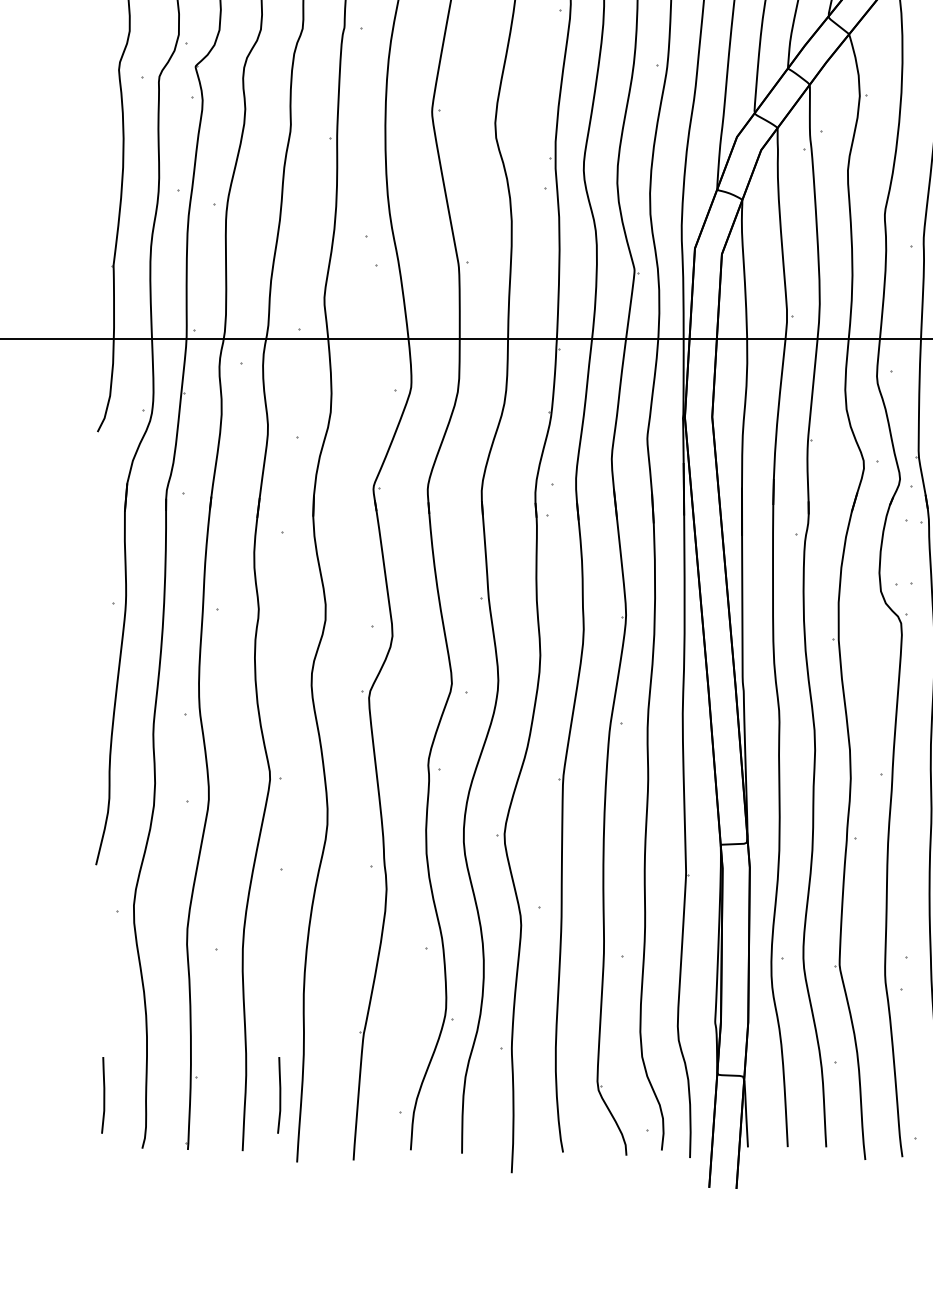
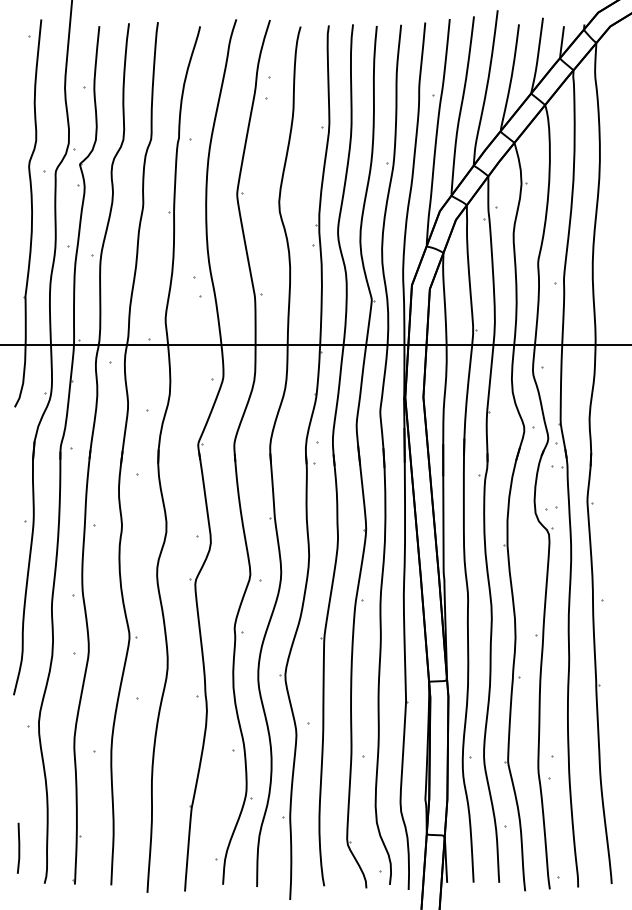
line: (279, 1094) -> (135, 847), removed

